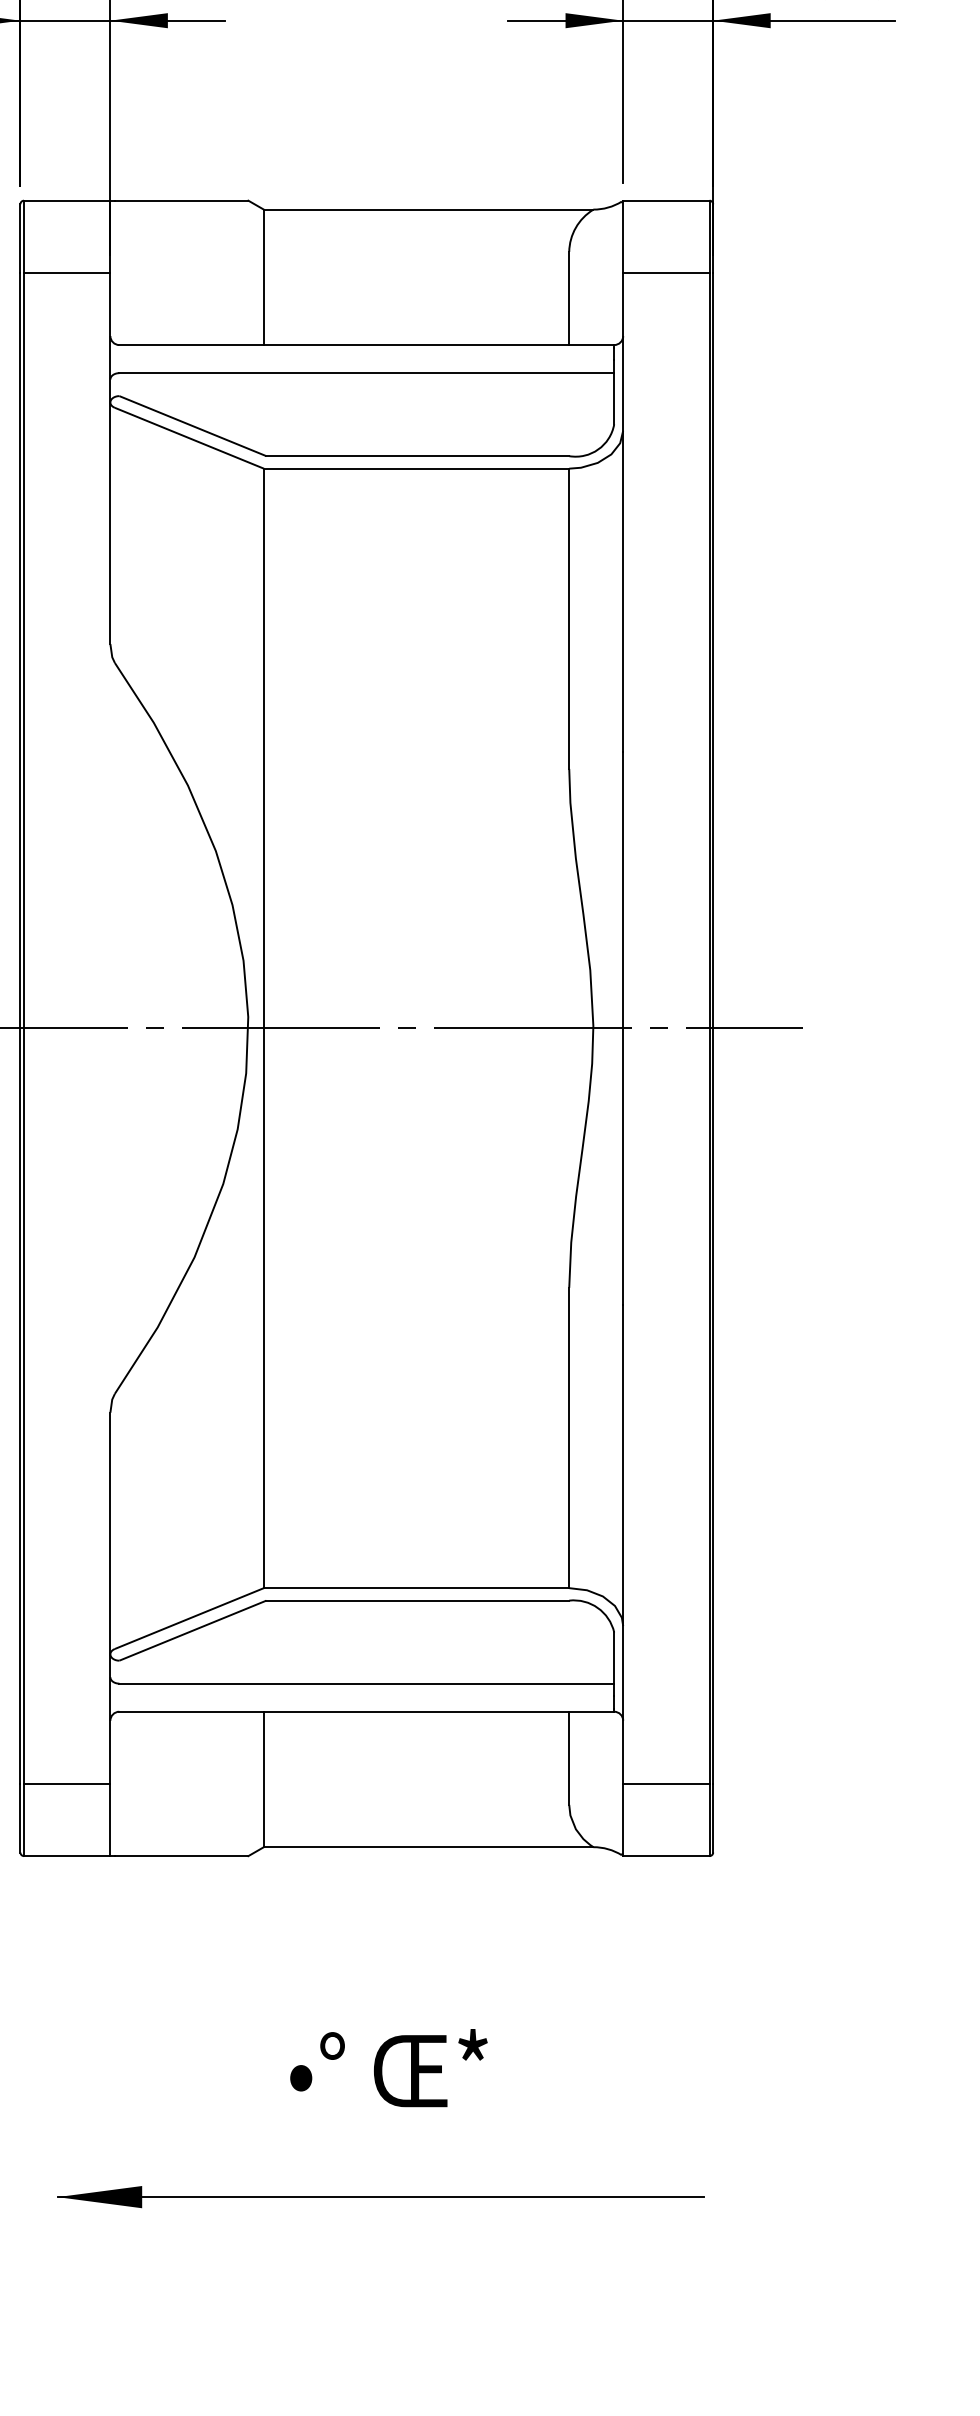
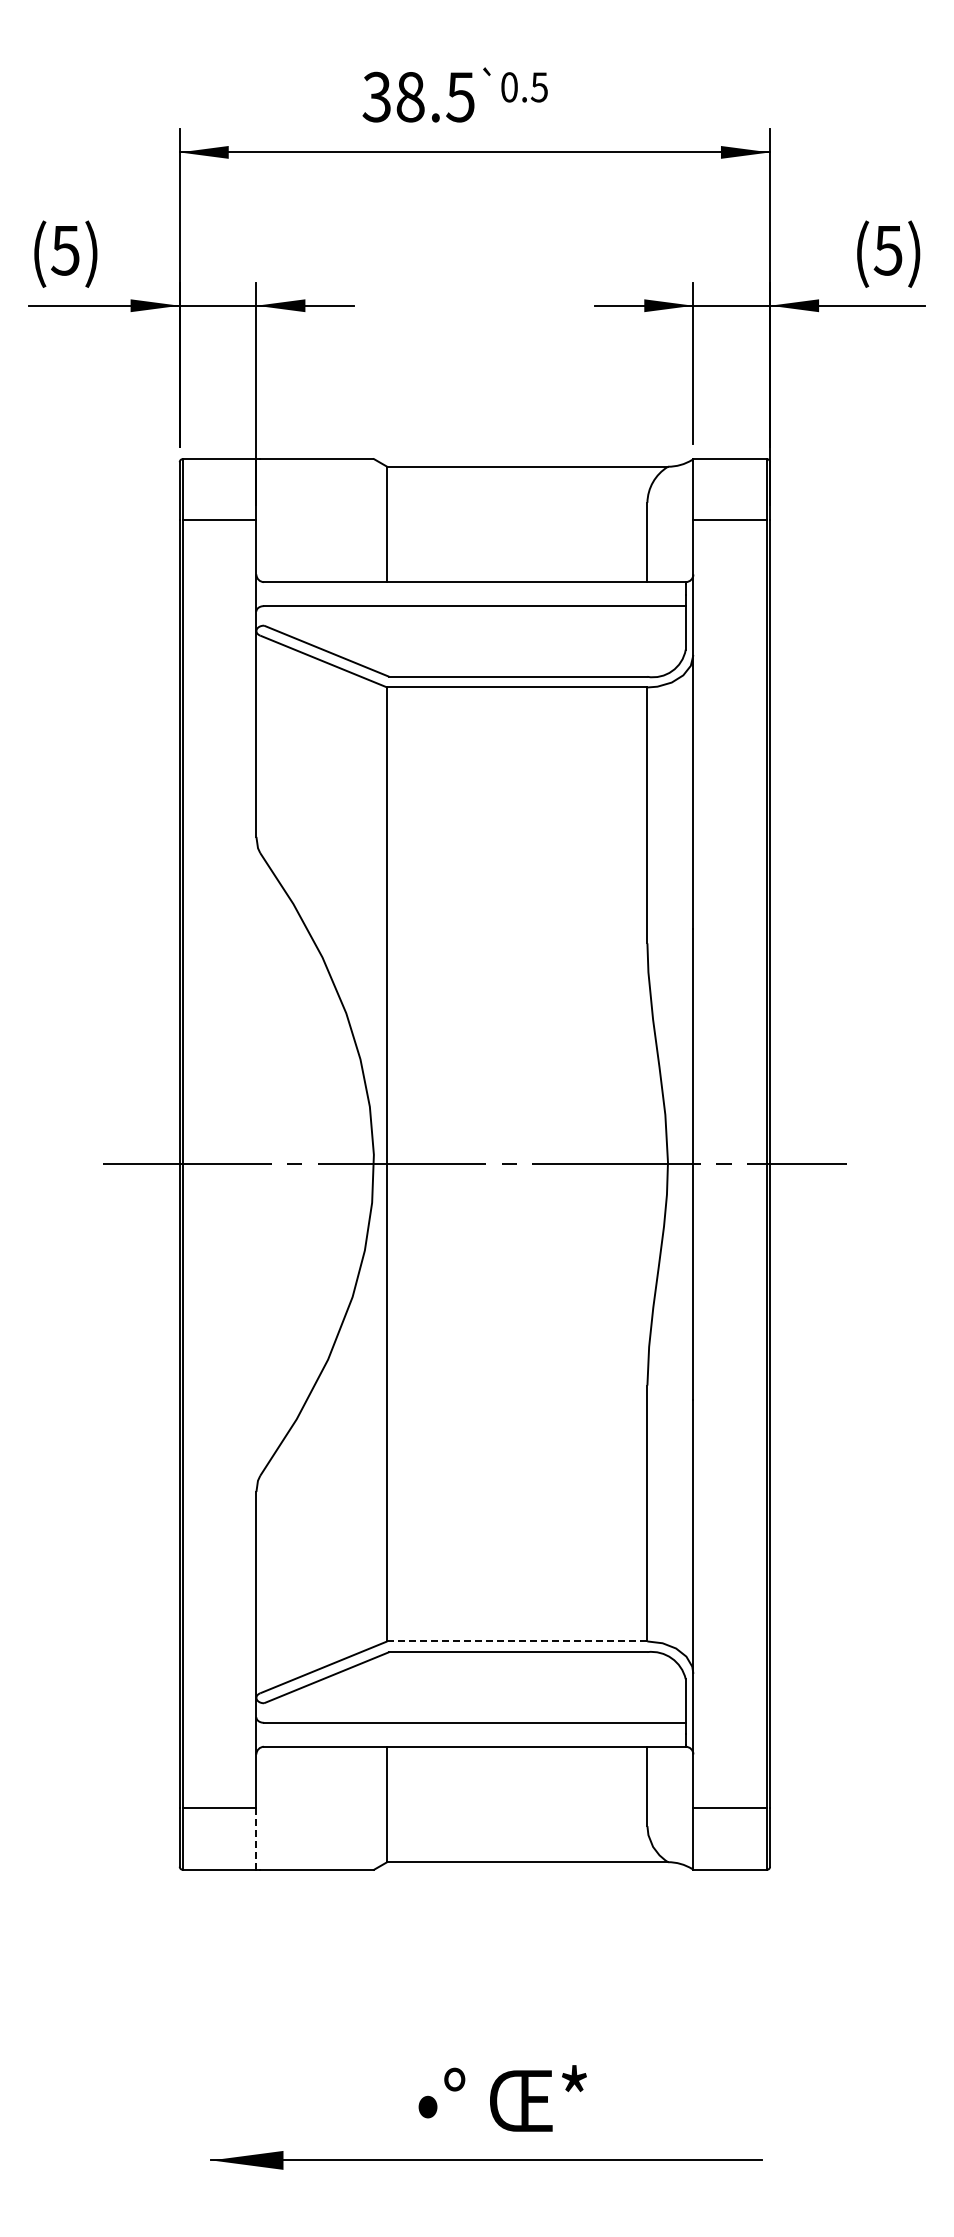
line: (416, 1588) -> (517, 1641), solid -> dashed
line: (110, 1820) -> (256, 1839), solid -> dashed
text: (388, 2068) -> (502, 2098), moved

